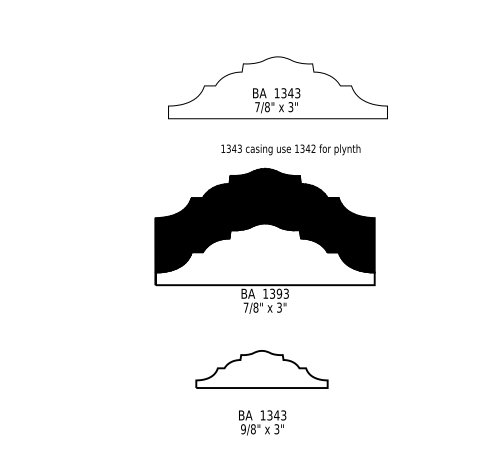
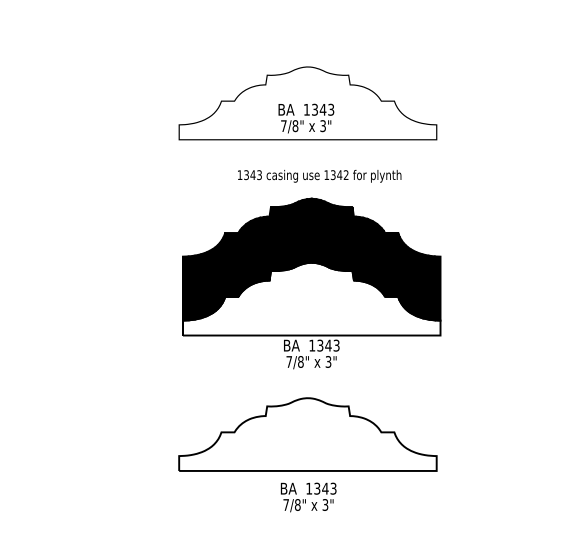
text: (277, 87) -> (307, 103), moved
text: (290, 149) -> (319, 175), moved
text: (279, 293) -> (328, 345), 1393 -> 1343
part: (261, 369) -> (307, 434), size x1.67
text: (243, 429) -> (286, 505), 9/8" -> 7/8"

